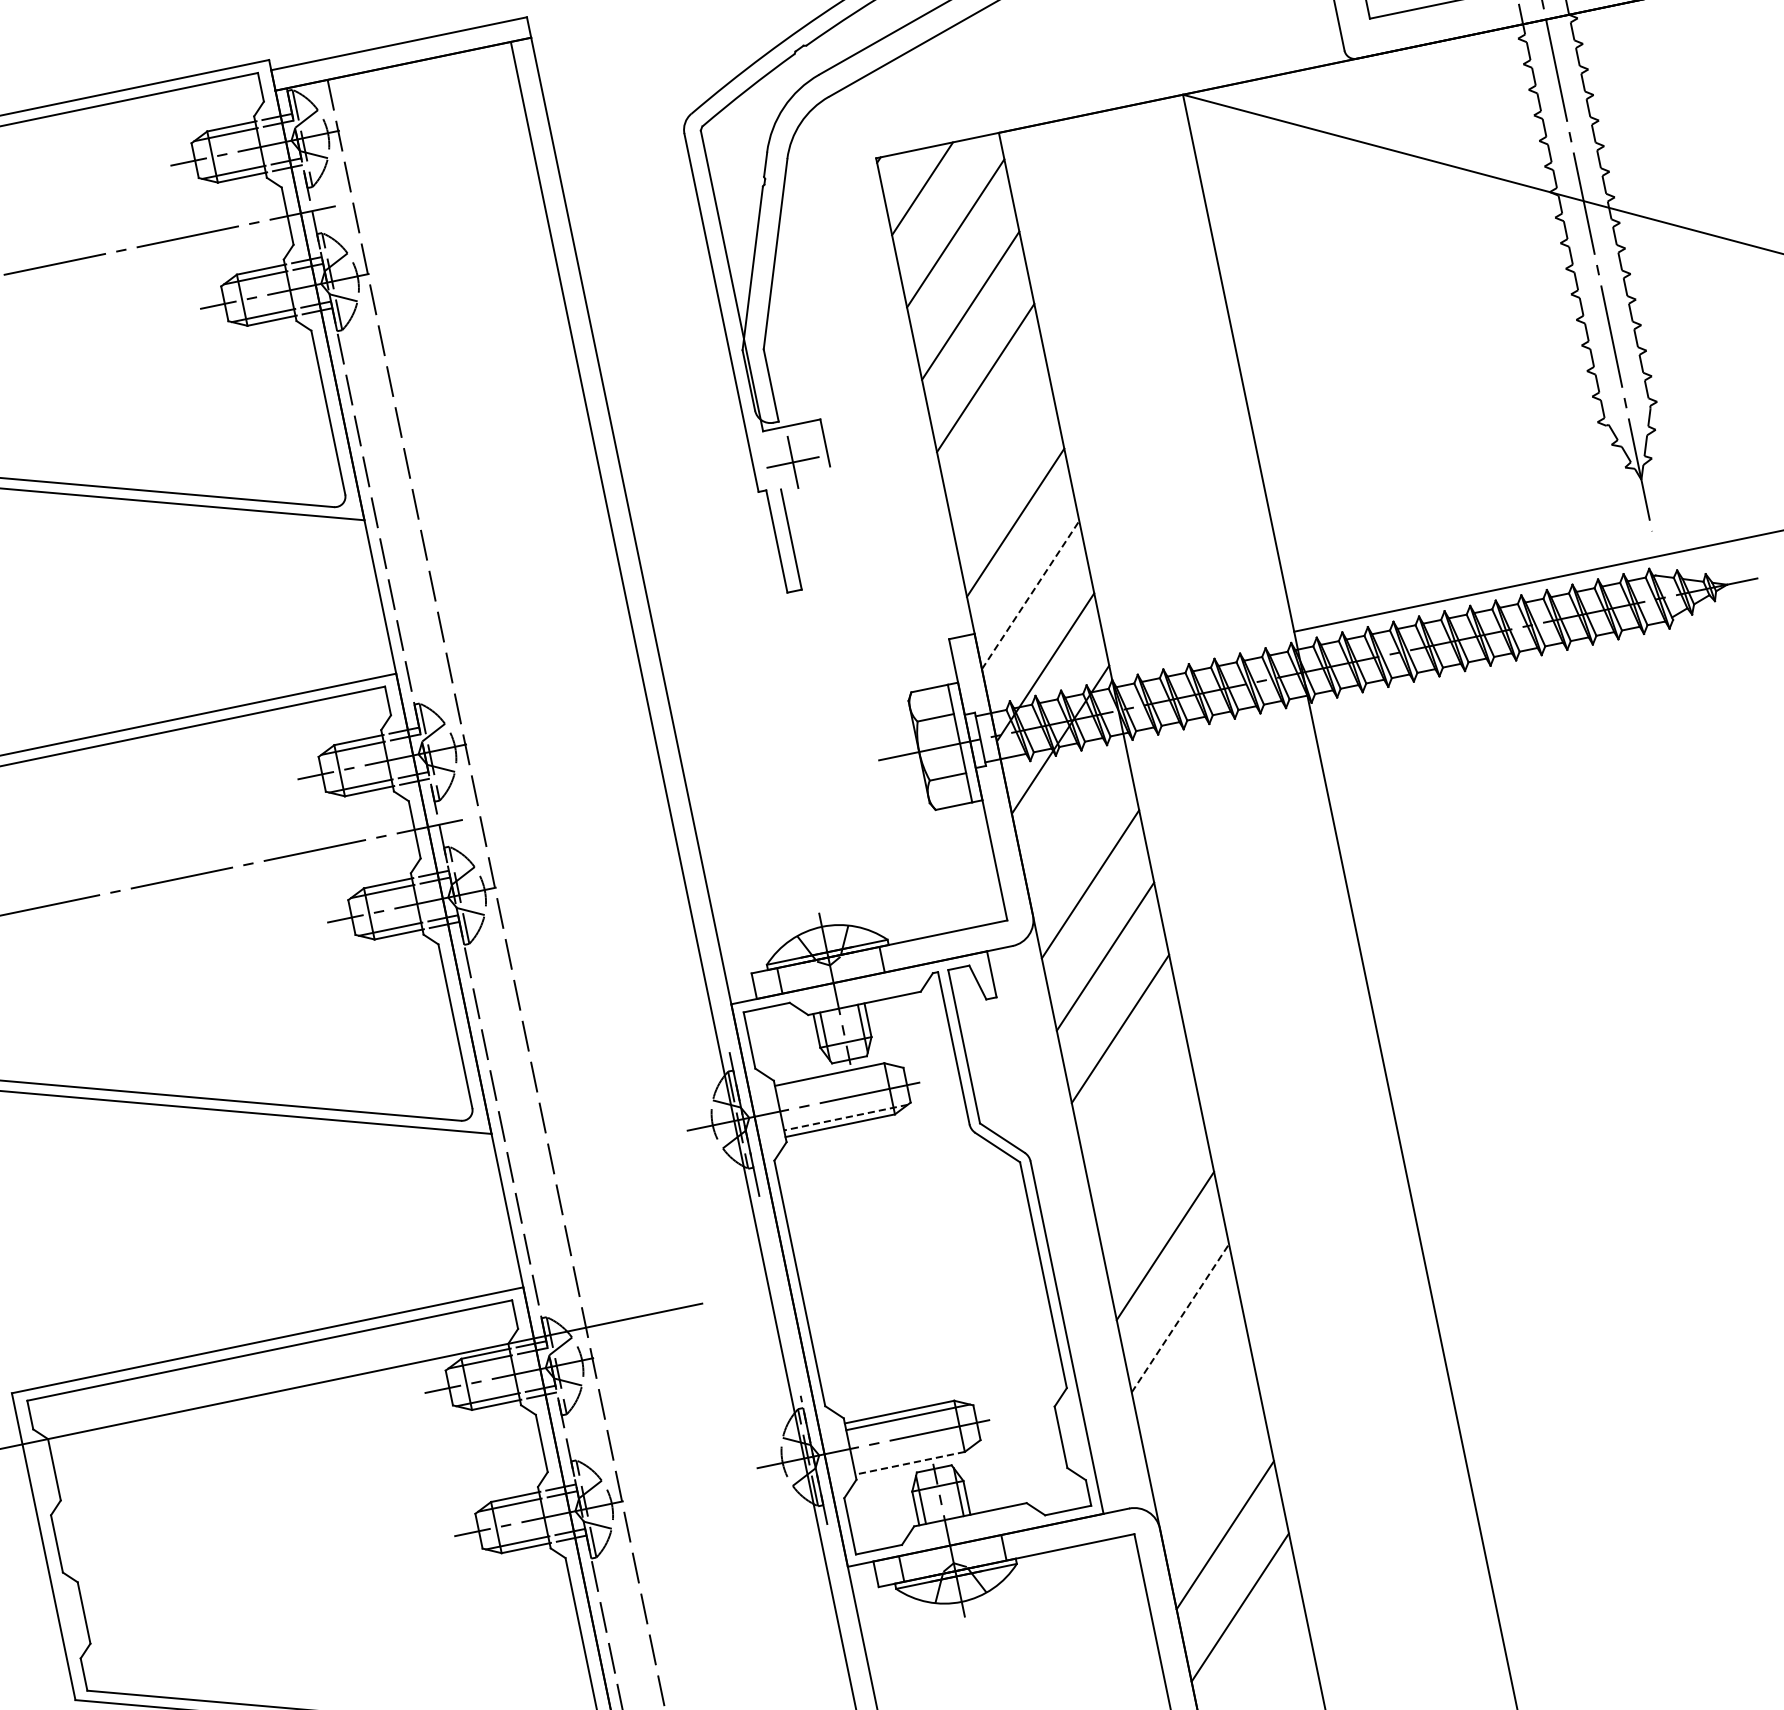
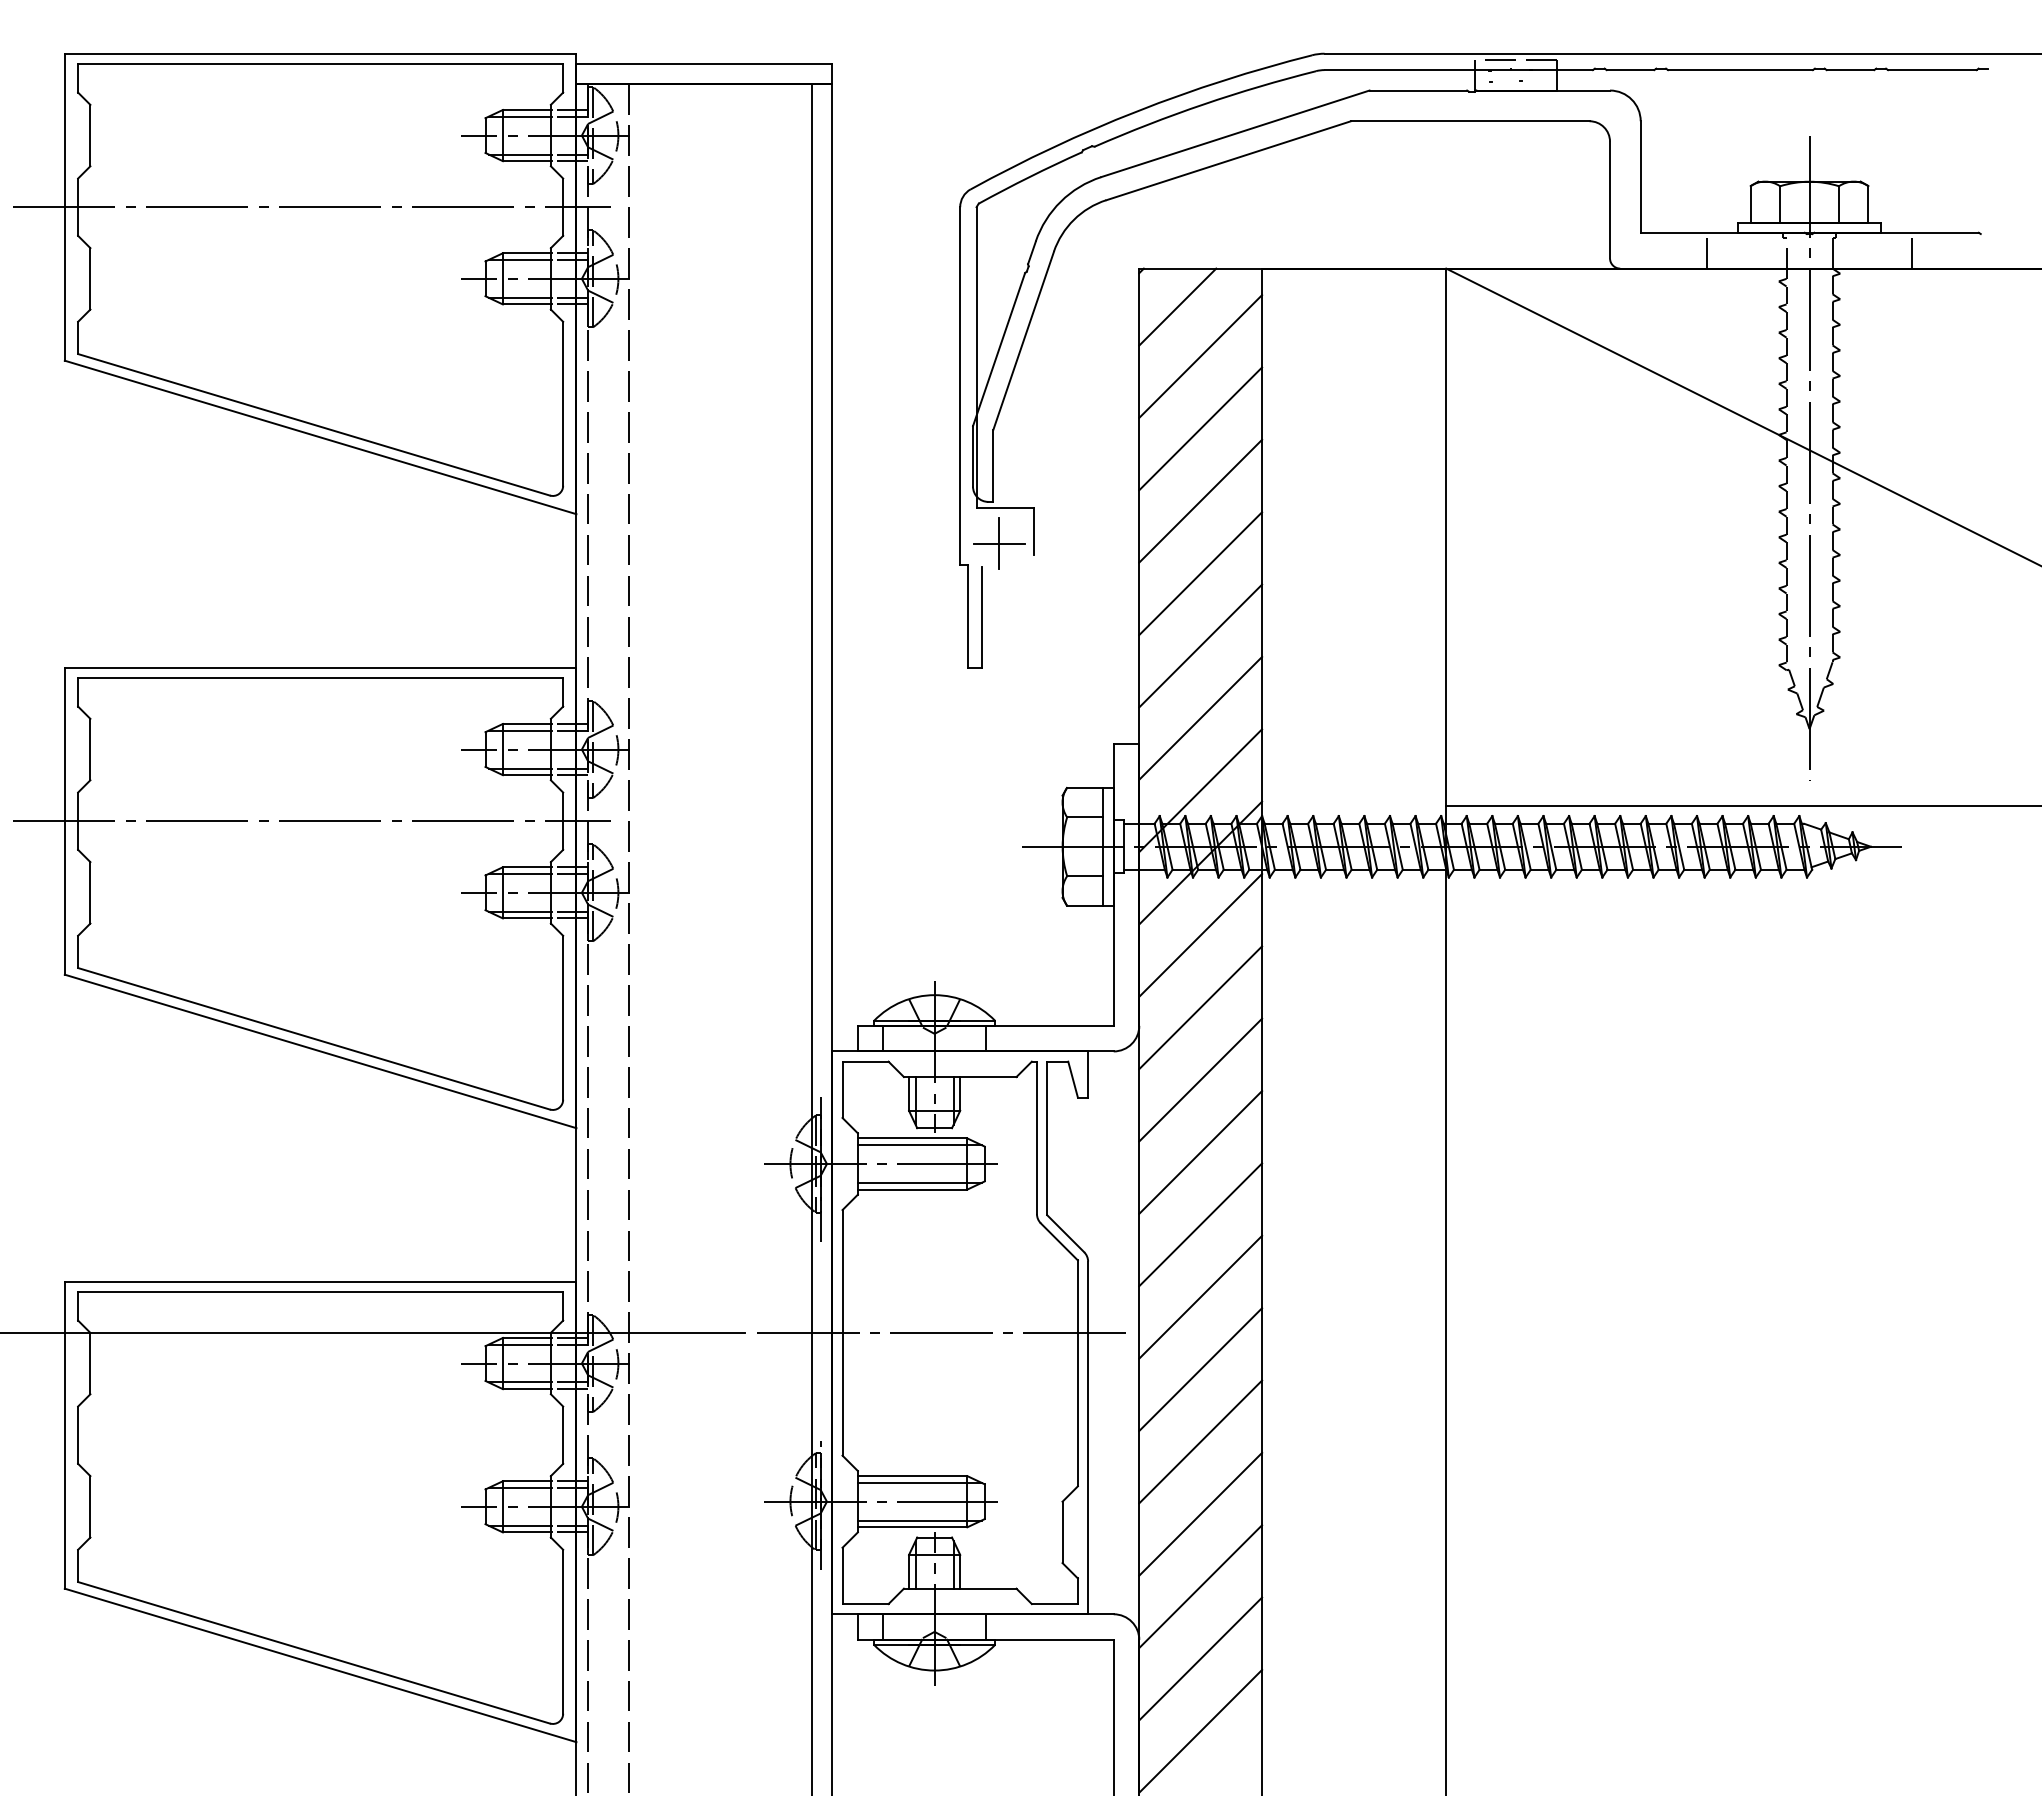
line: (1440, 24) -> (1707, 252), added
line: (1000, 450) -> (1200, 573), added
line: (1030, 595) -> (1200, 718), dashed -> solid
line: (1075, 812) -> (1200, 935), added
line: (837, 1080) -> (919, 1145), added
line: (1135, 1101) -> (1200, 1224), added
line: (845, 1117) -> (919, 1182), dashed -> solid
line: (1150, 1172) -> (1200, 1296), added
line: (897, 1262) -> (940, 1332), added
line: (1180, 1317) -> (1200, 1441), dashed -> solid
line: (1195, 1389) -> (1200, 1513), added
line: (915, 1455) -> (919, 1520), added
line: (1210, 1462) -> (1200, 1586), added
line: (910, 1463) -> (912, 1527), dashed -> solid

